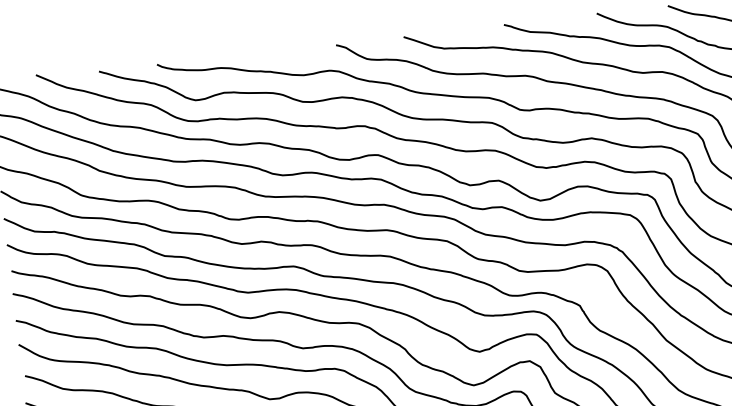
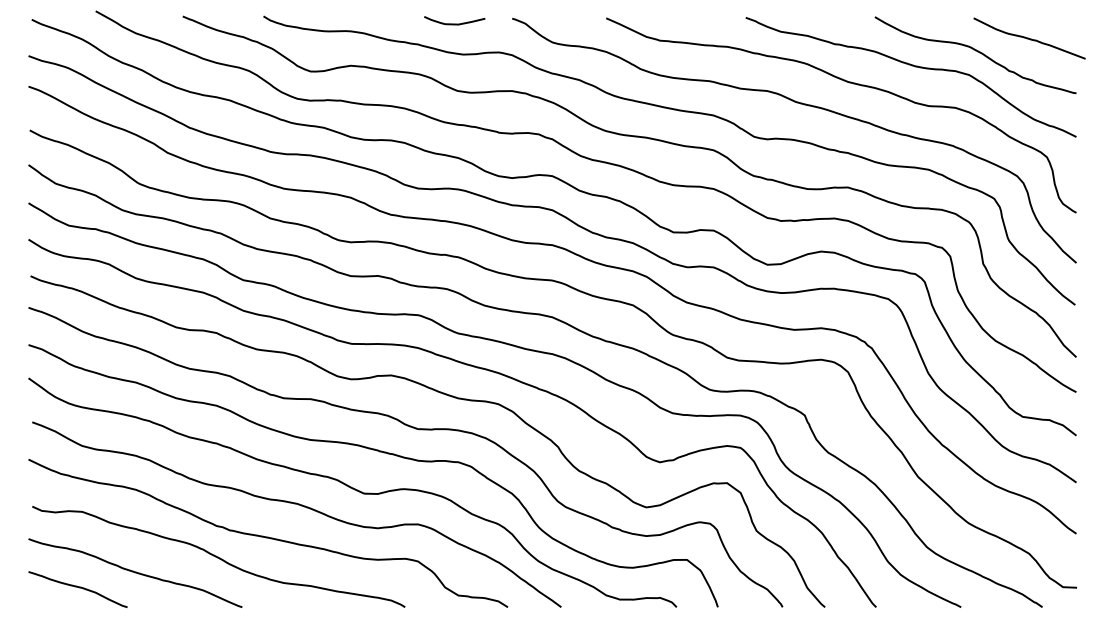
curve: (294, 53) -> (454, 23), added

